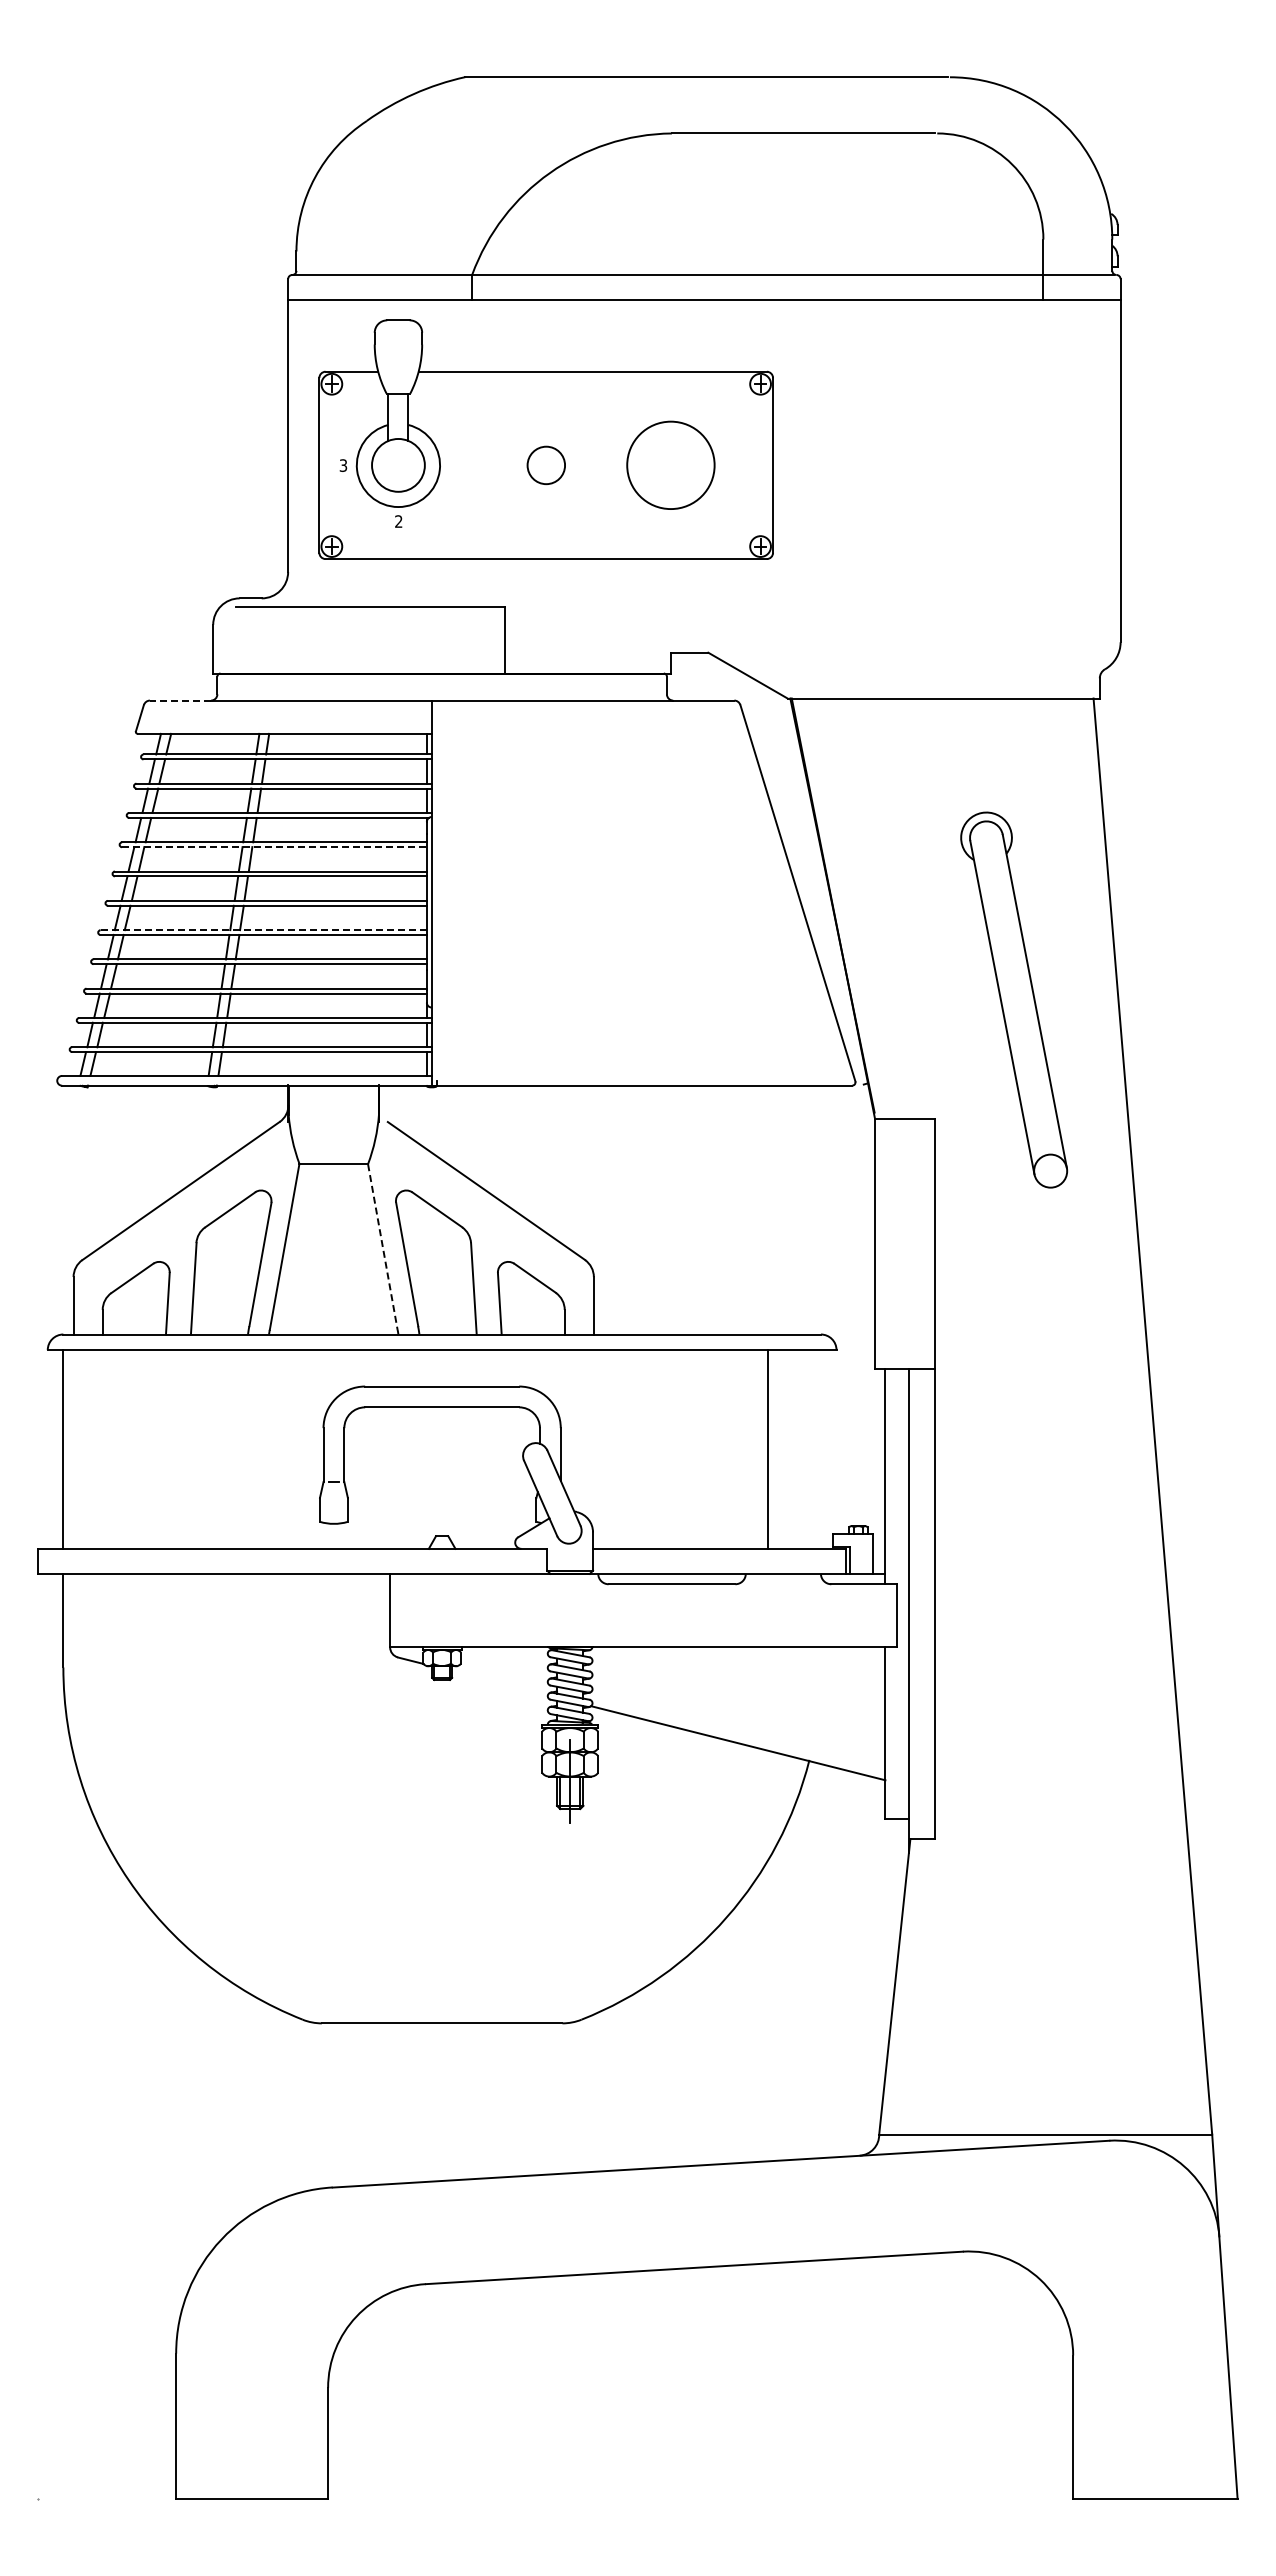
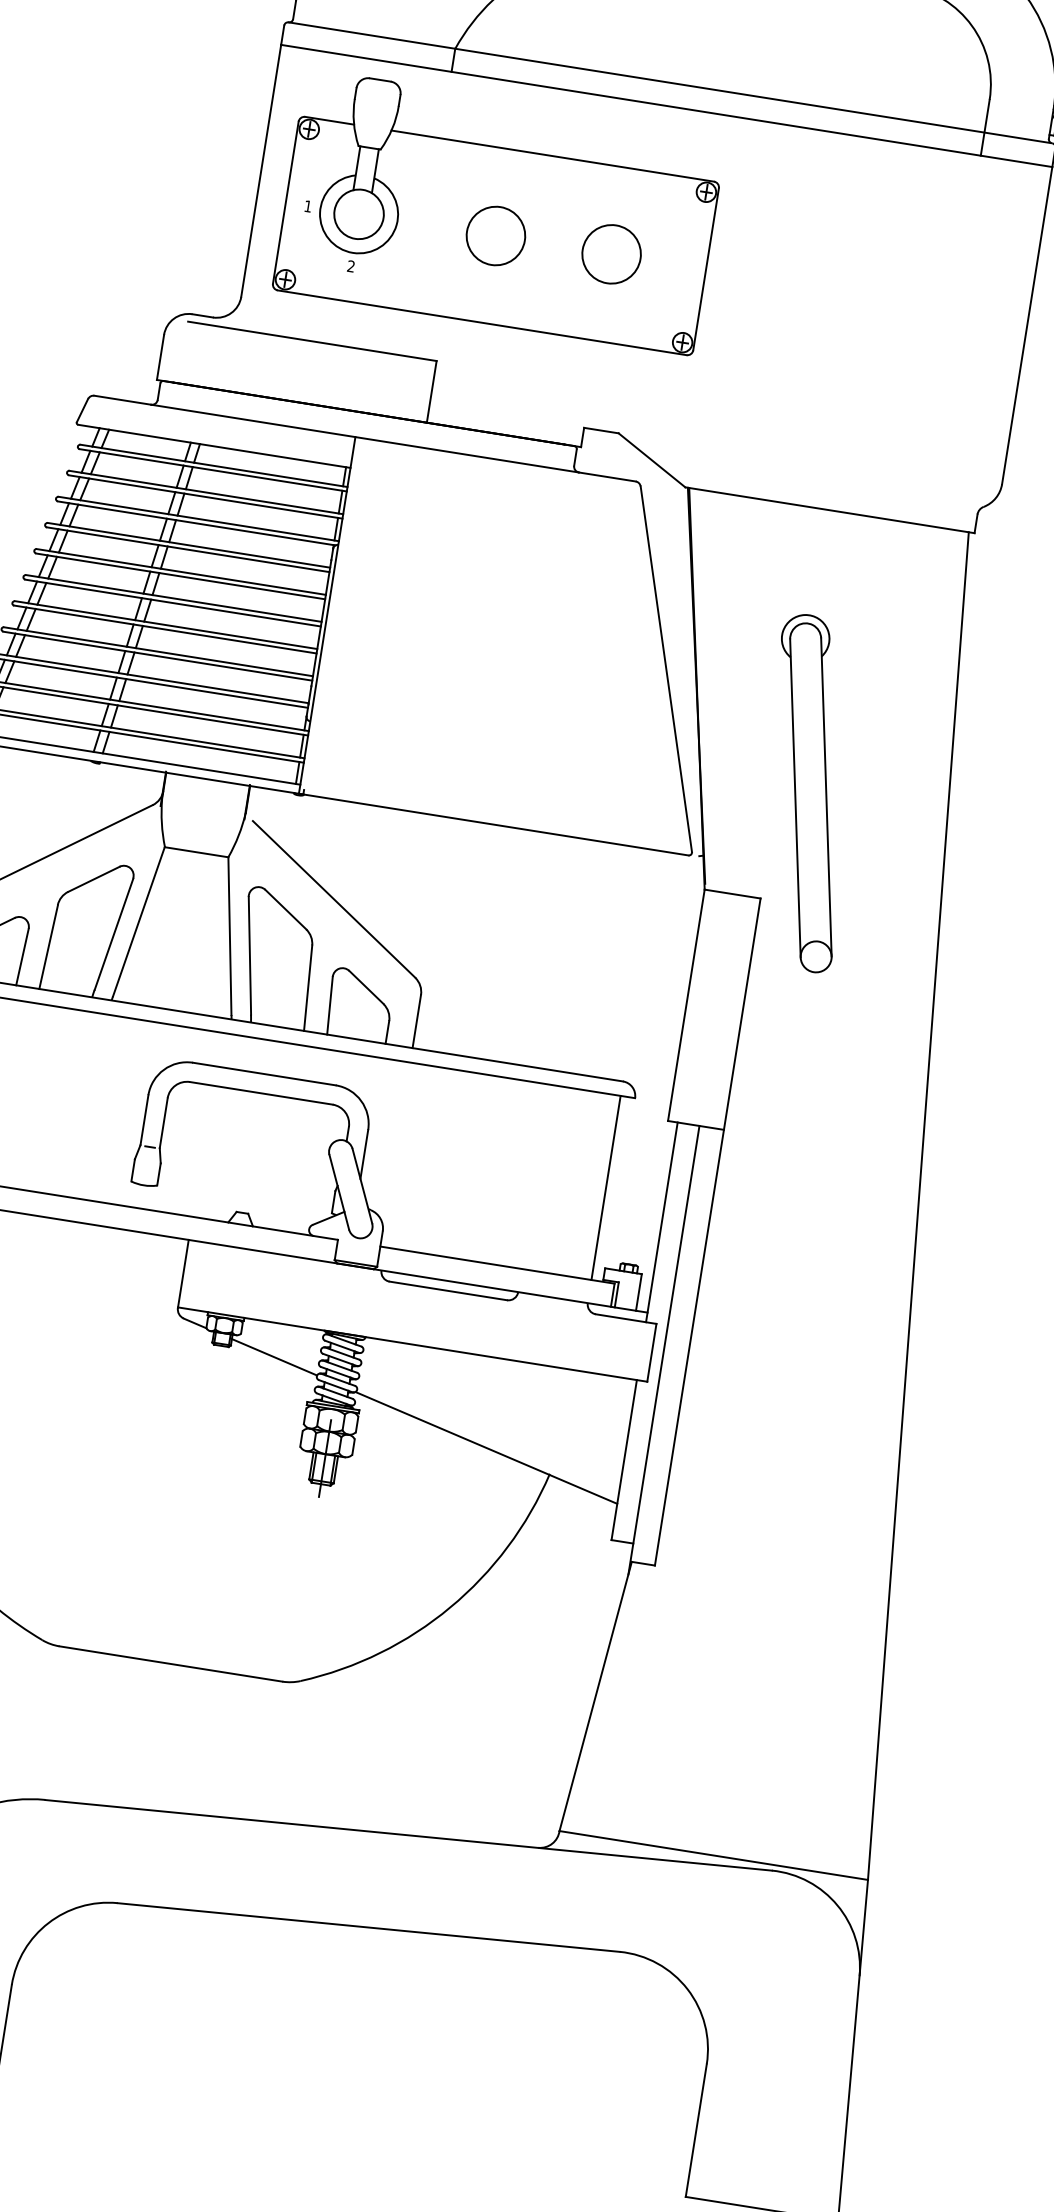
text: (343, 465) -> (308, 206), 3 -> 1
circle: (546, 465) -> (496, 236), size x1.67
circle: (671, 465) -> (612, 254), size x0.71
line: (180, 700) -> (122, 400), dashed -> solid
line: (275, 847) -> (189, 550), dashed -> solid
line: (263, 930) -> (165, 625), dashed -> solid
part: (1014, 999) -> (807, 792), moved
line: (382, 1247) -> (229, 936), dashed -> solid
line: (767, 1449) -> (605, 1187), moved
line: (499, 1683) -> (273, 1357), added

